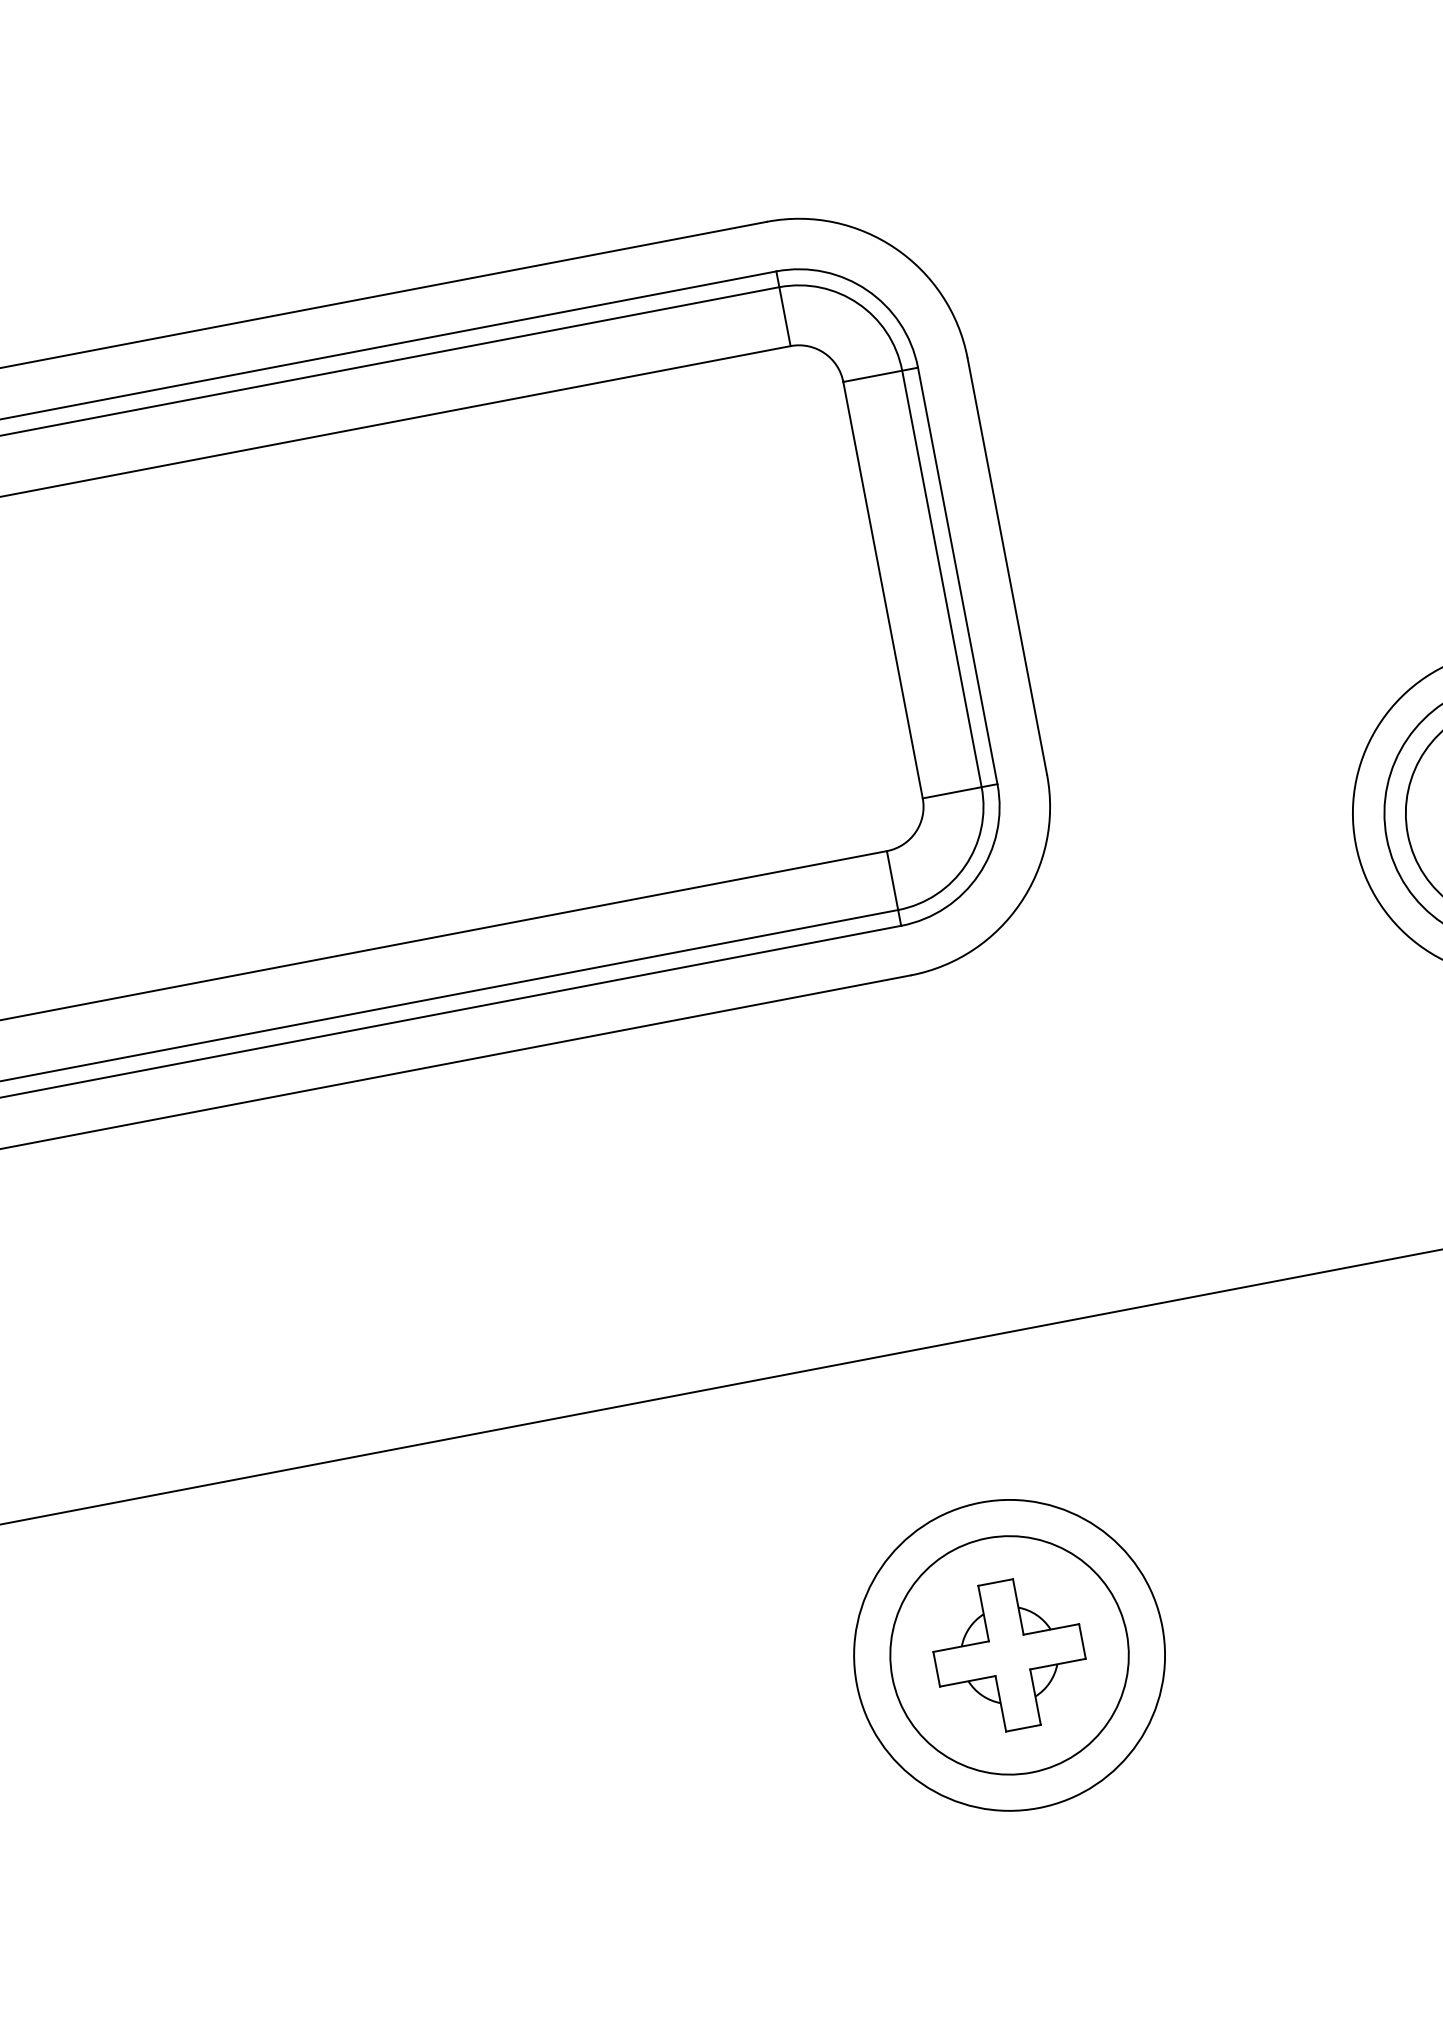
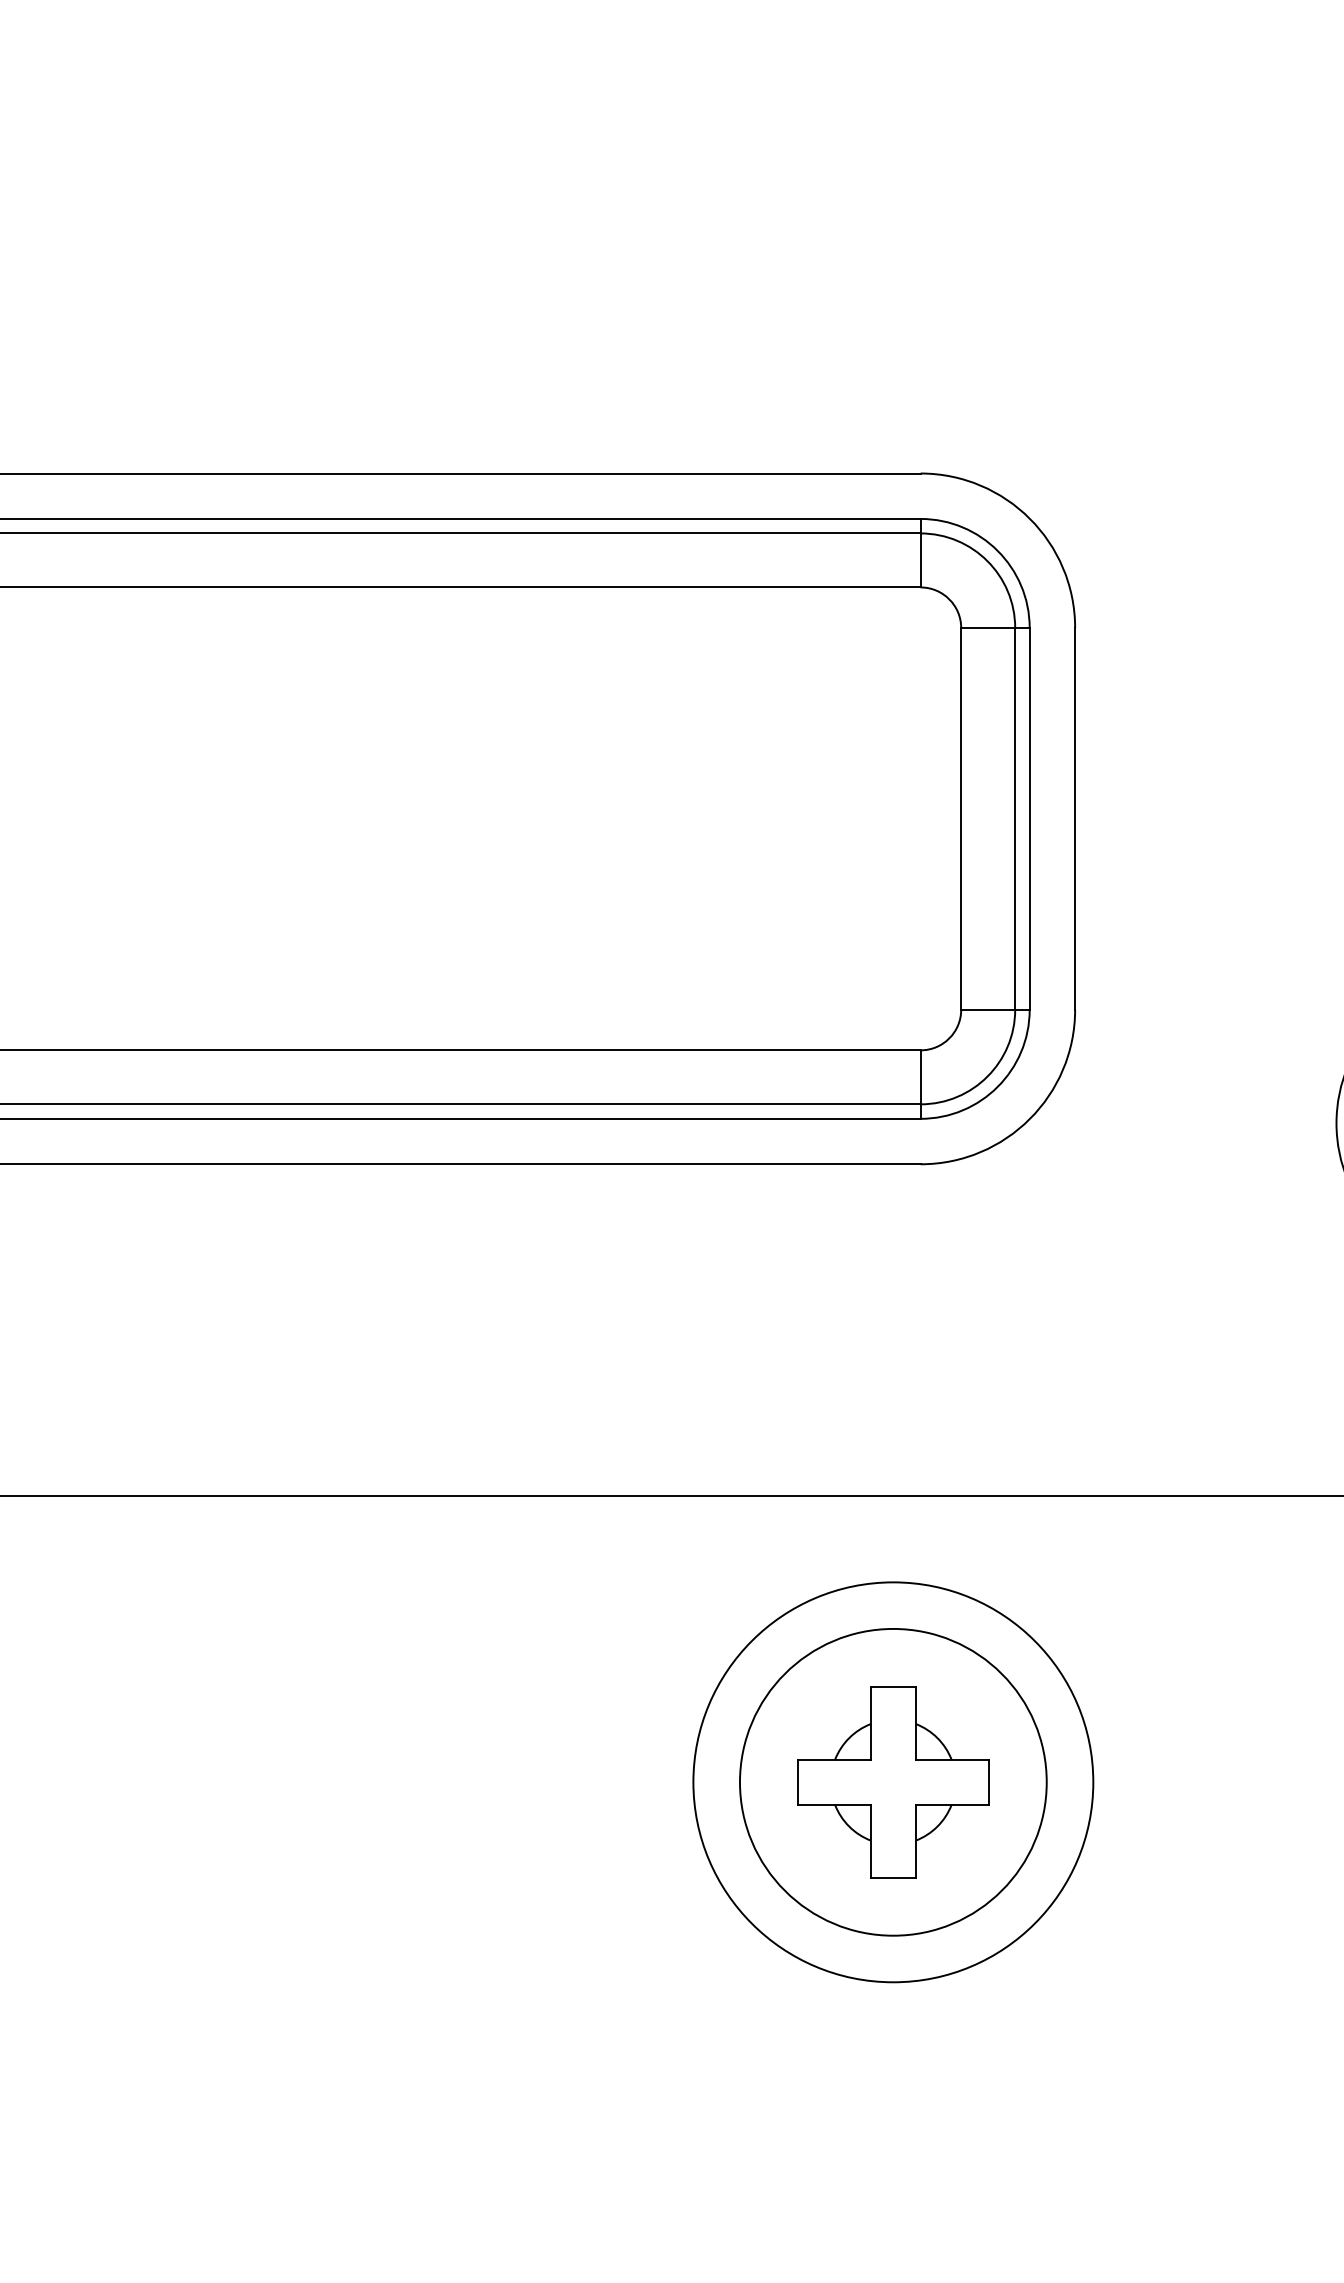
part: (1009, 1655) -> (893, 1782), size x1.43

